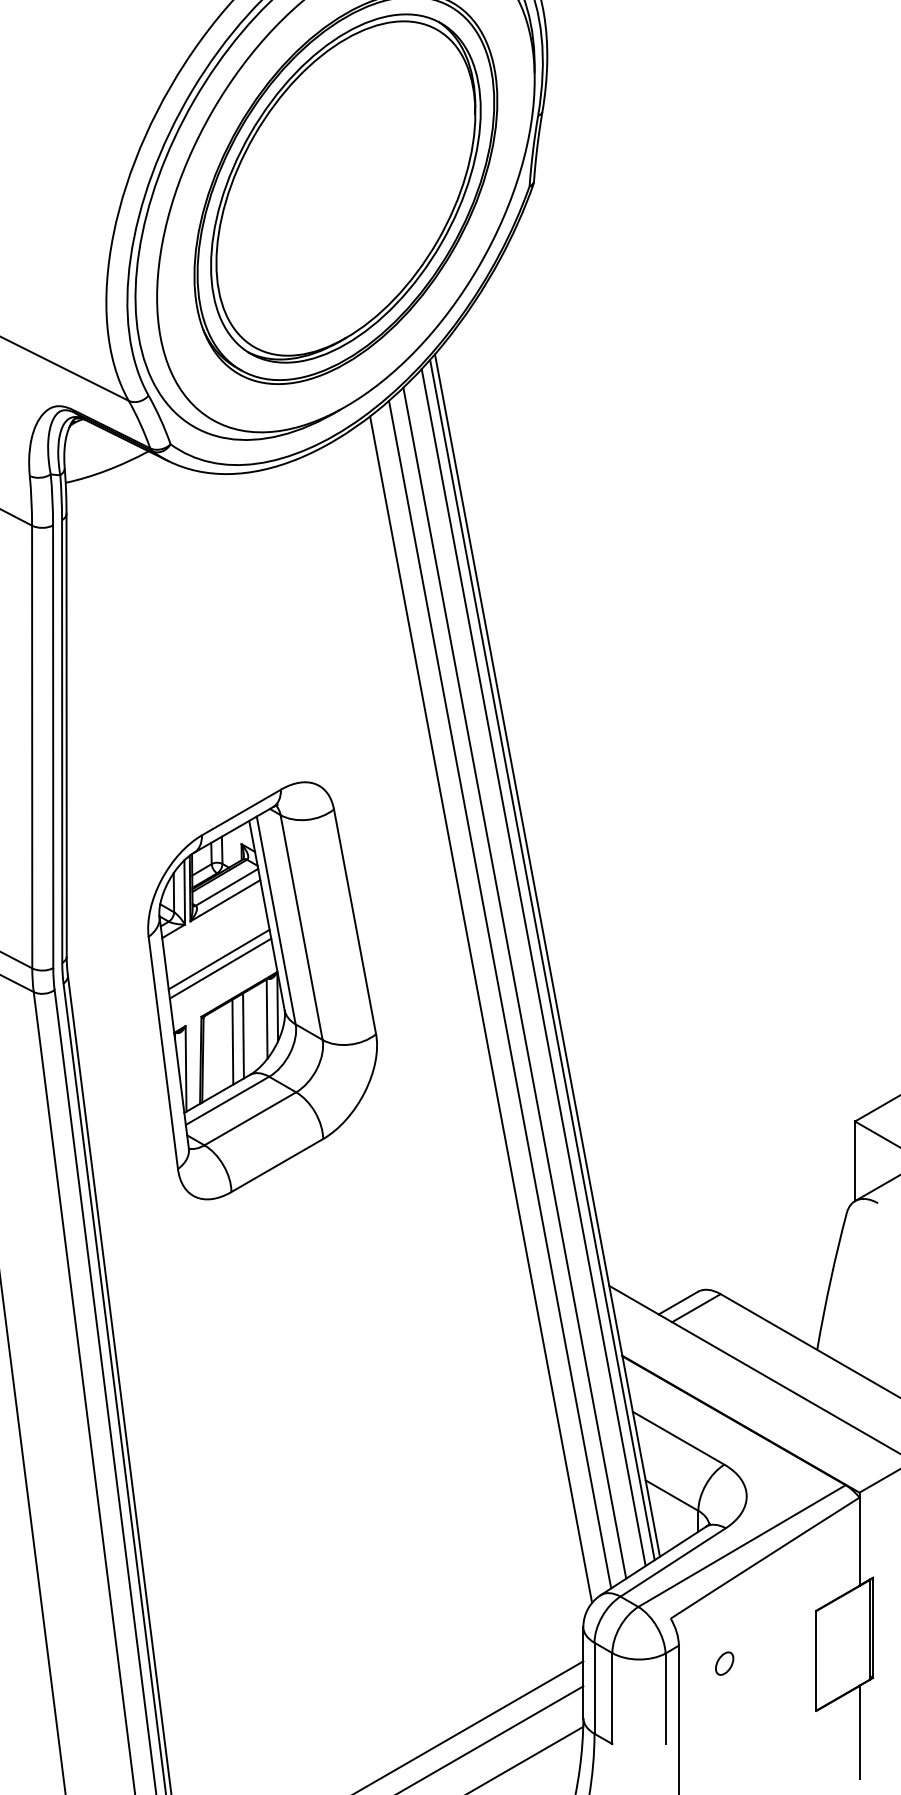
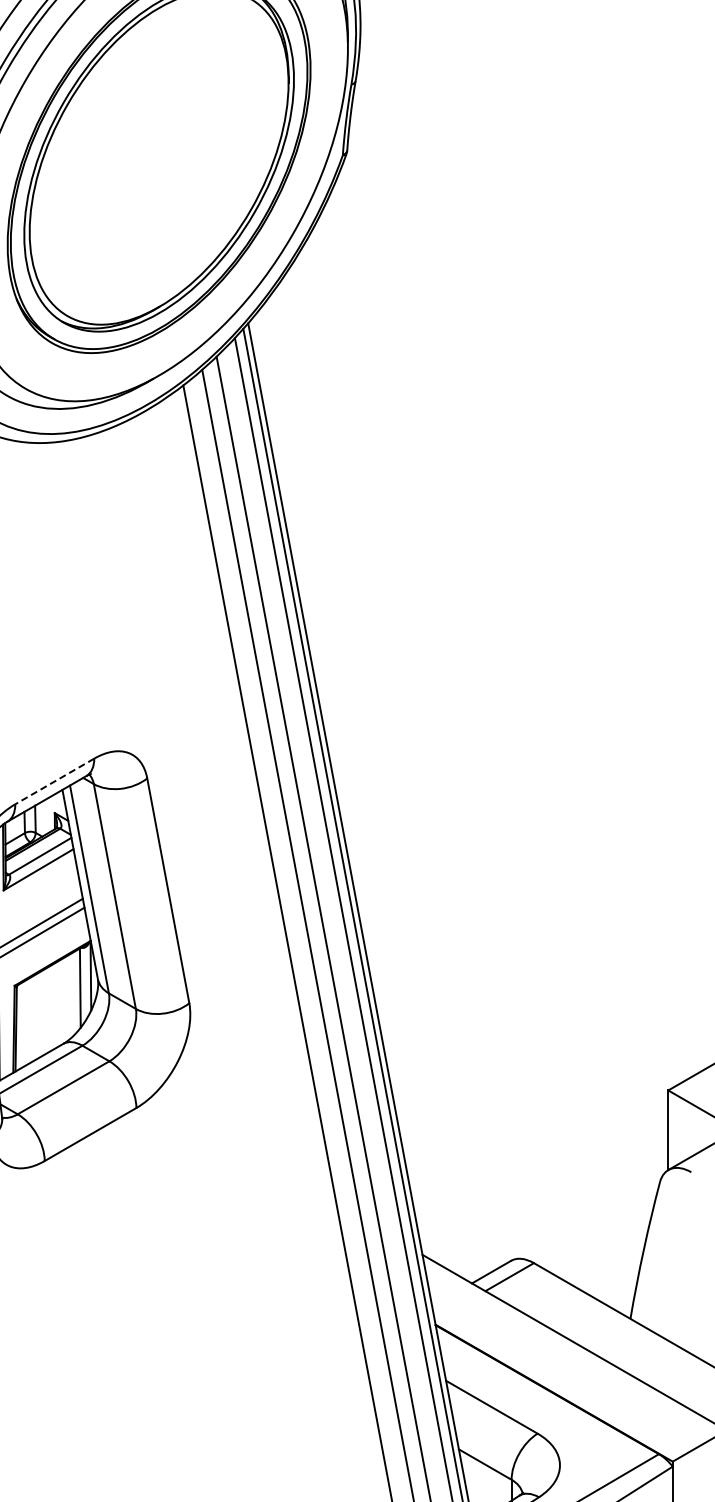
line: (241, 812) -> (54, 781), solid -> dashed
line: (243, 1035) -> (56, 1004), removed
line: (232, 1041) -> (45, 1010), removed

